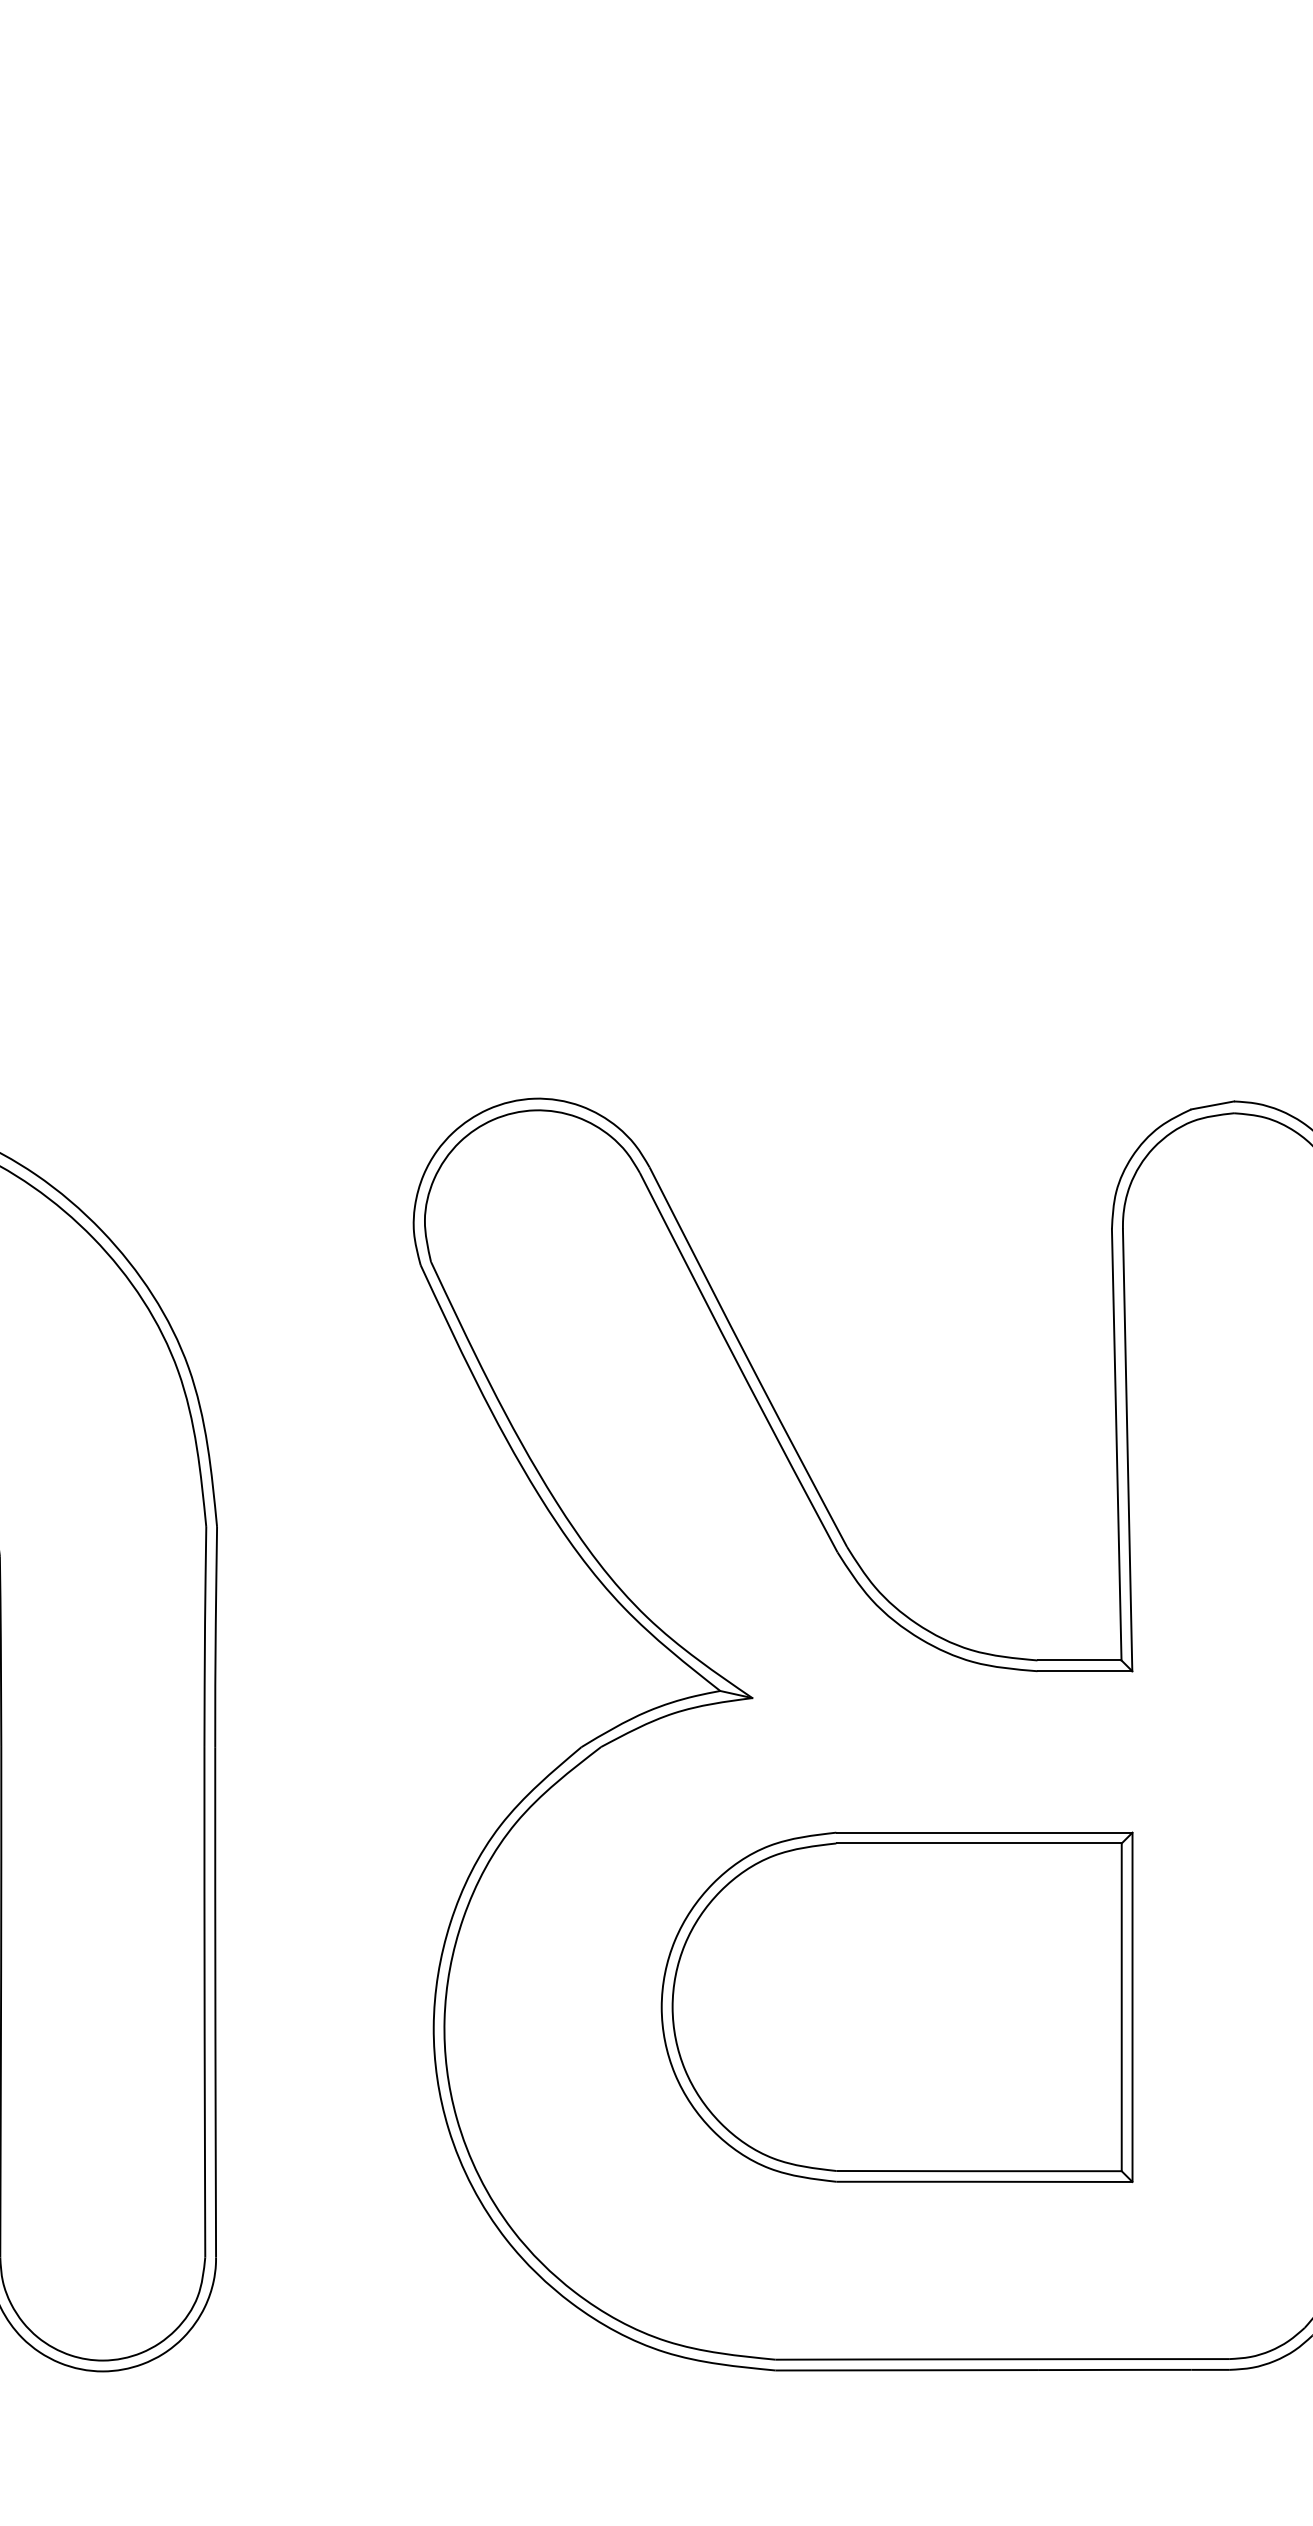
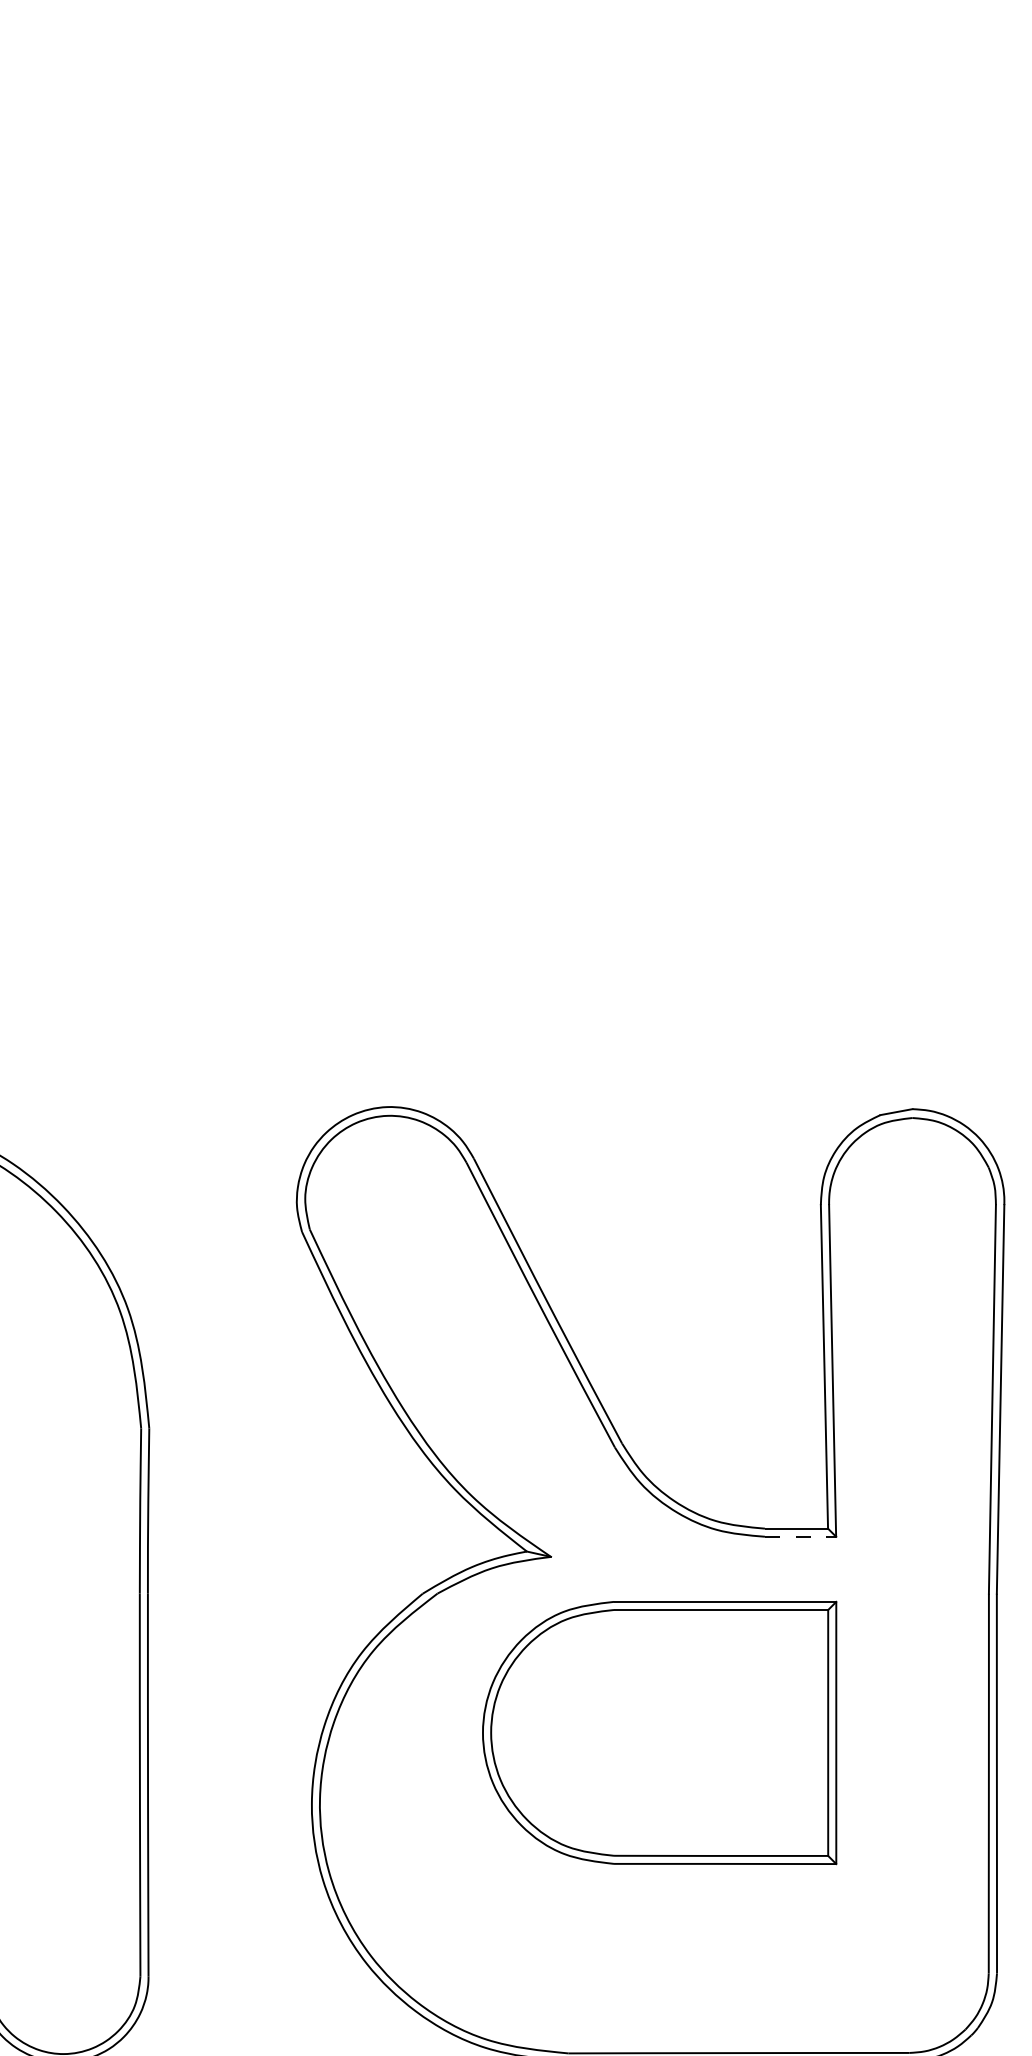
line: (1086, 1670) -> (801, 1536), solid -> dashed
part: (896, 2006) -> (659, 1732), moved

